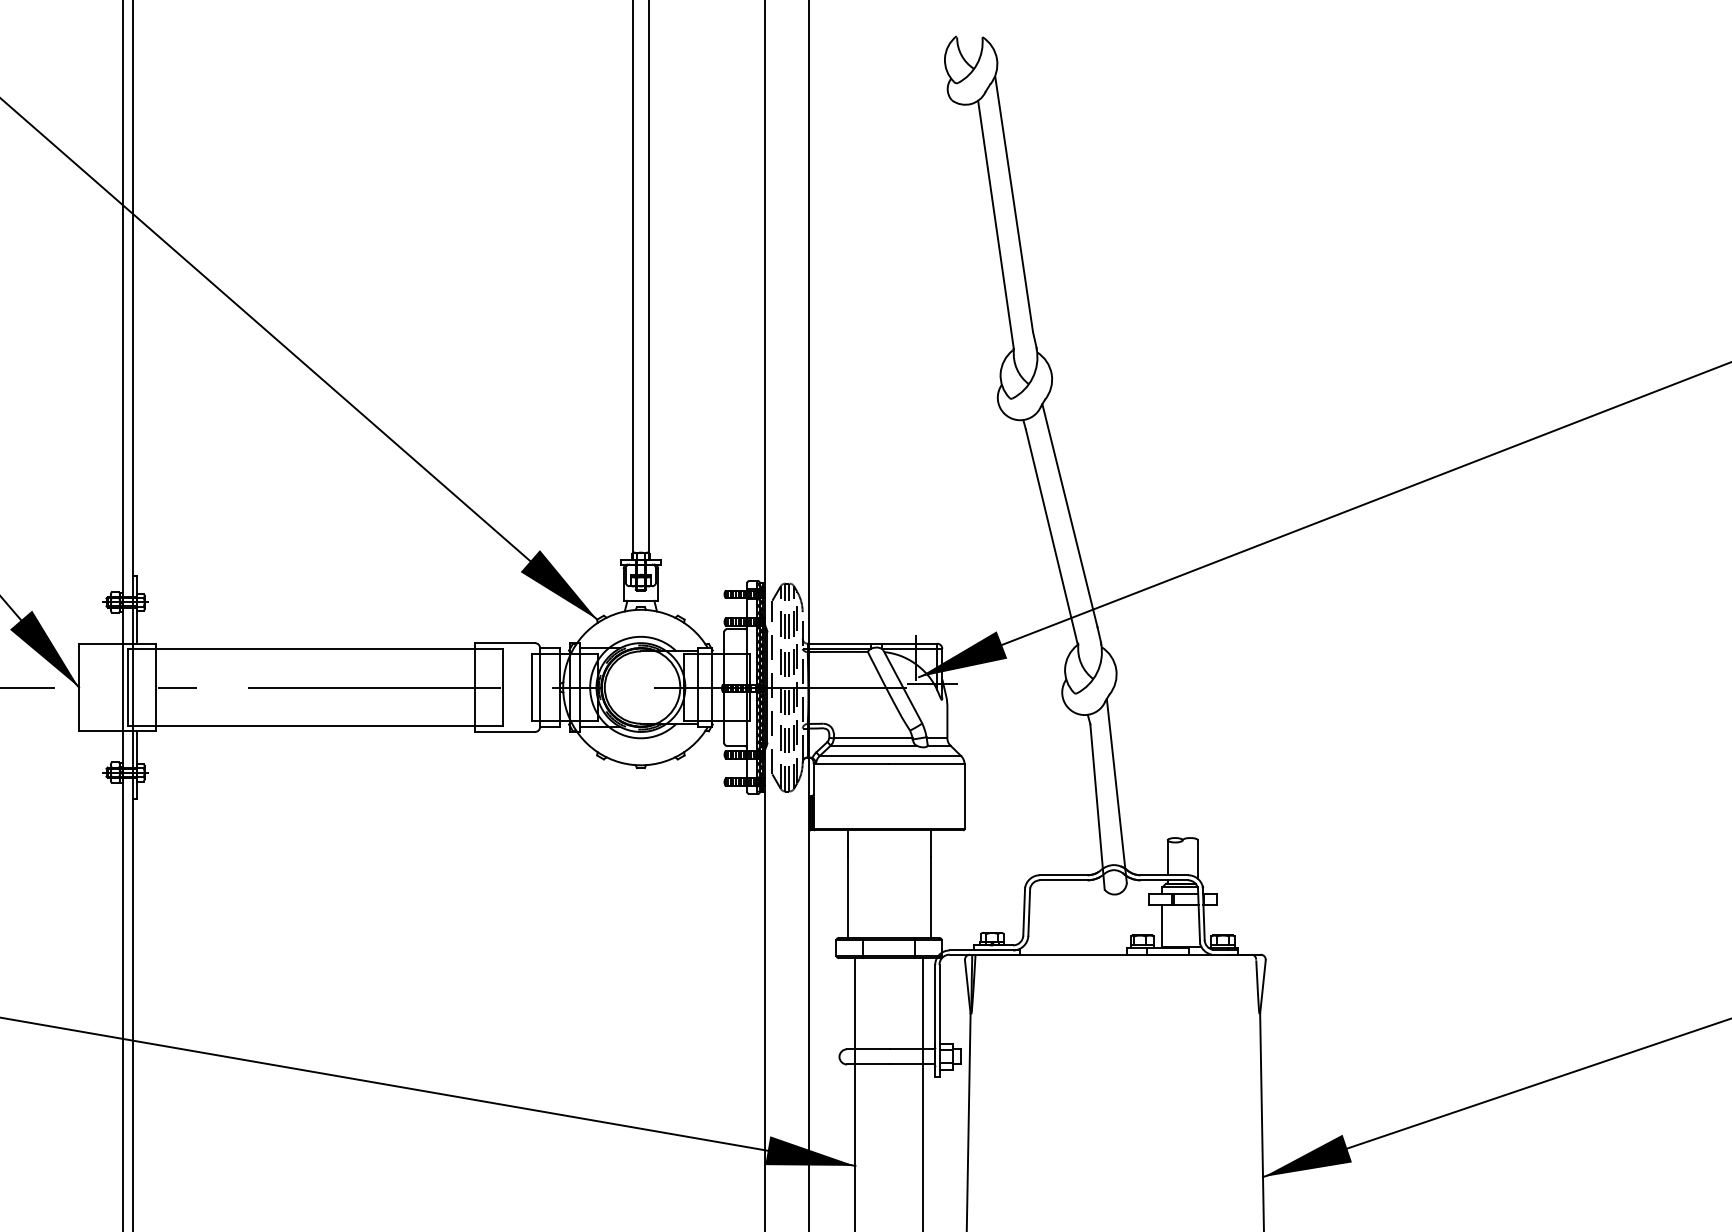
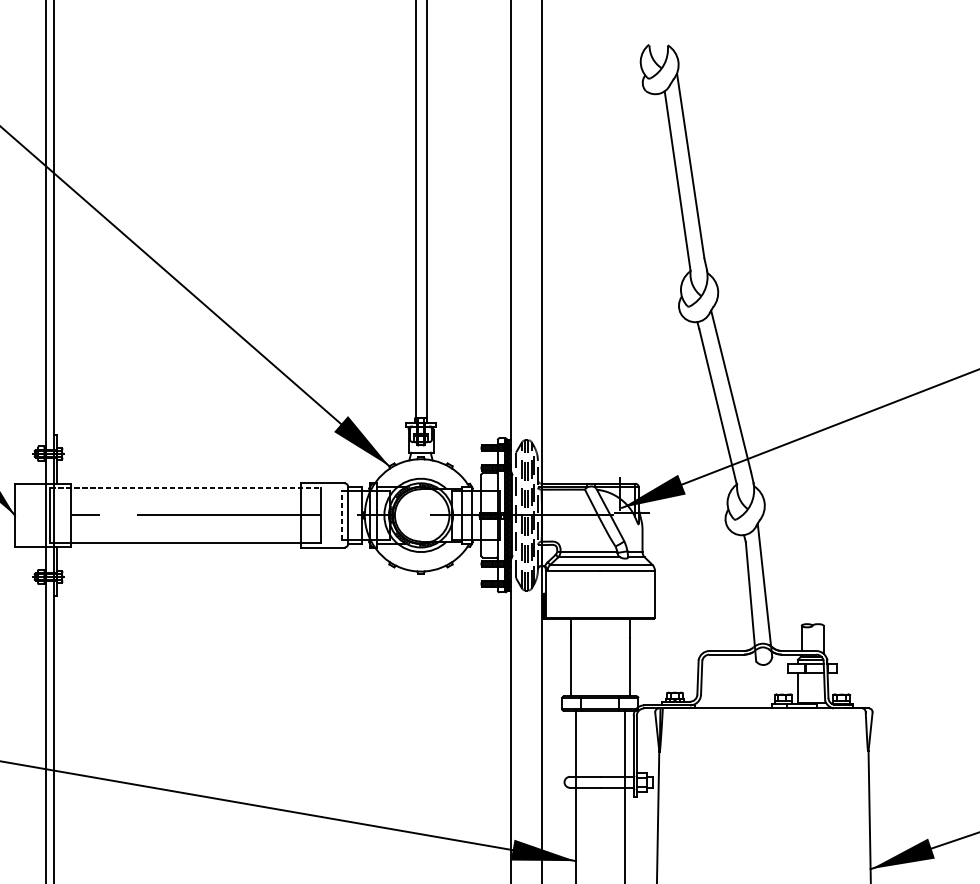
line: (316, 649) -> (186, 487), solid -> dashed
line: (531, 687) -> (341, 515), solid -> dashed

